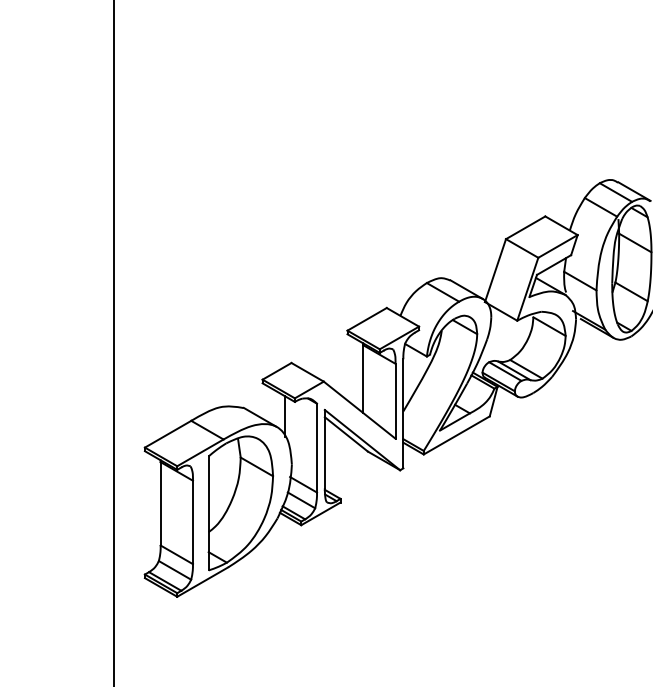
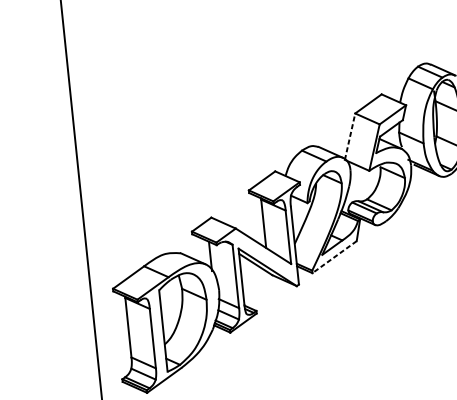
line: (495, 270) -> (350, 136), solid -> dashed
line: (456, 435) -> (334, 257), solid -> dashed

